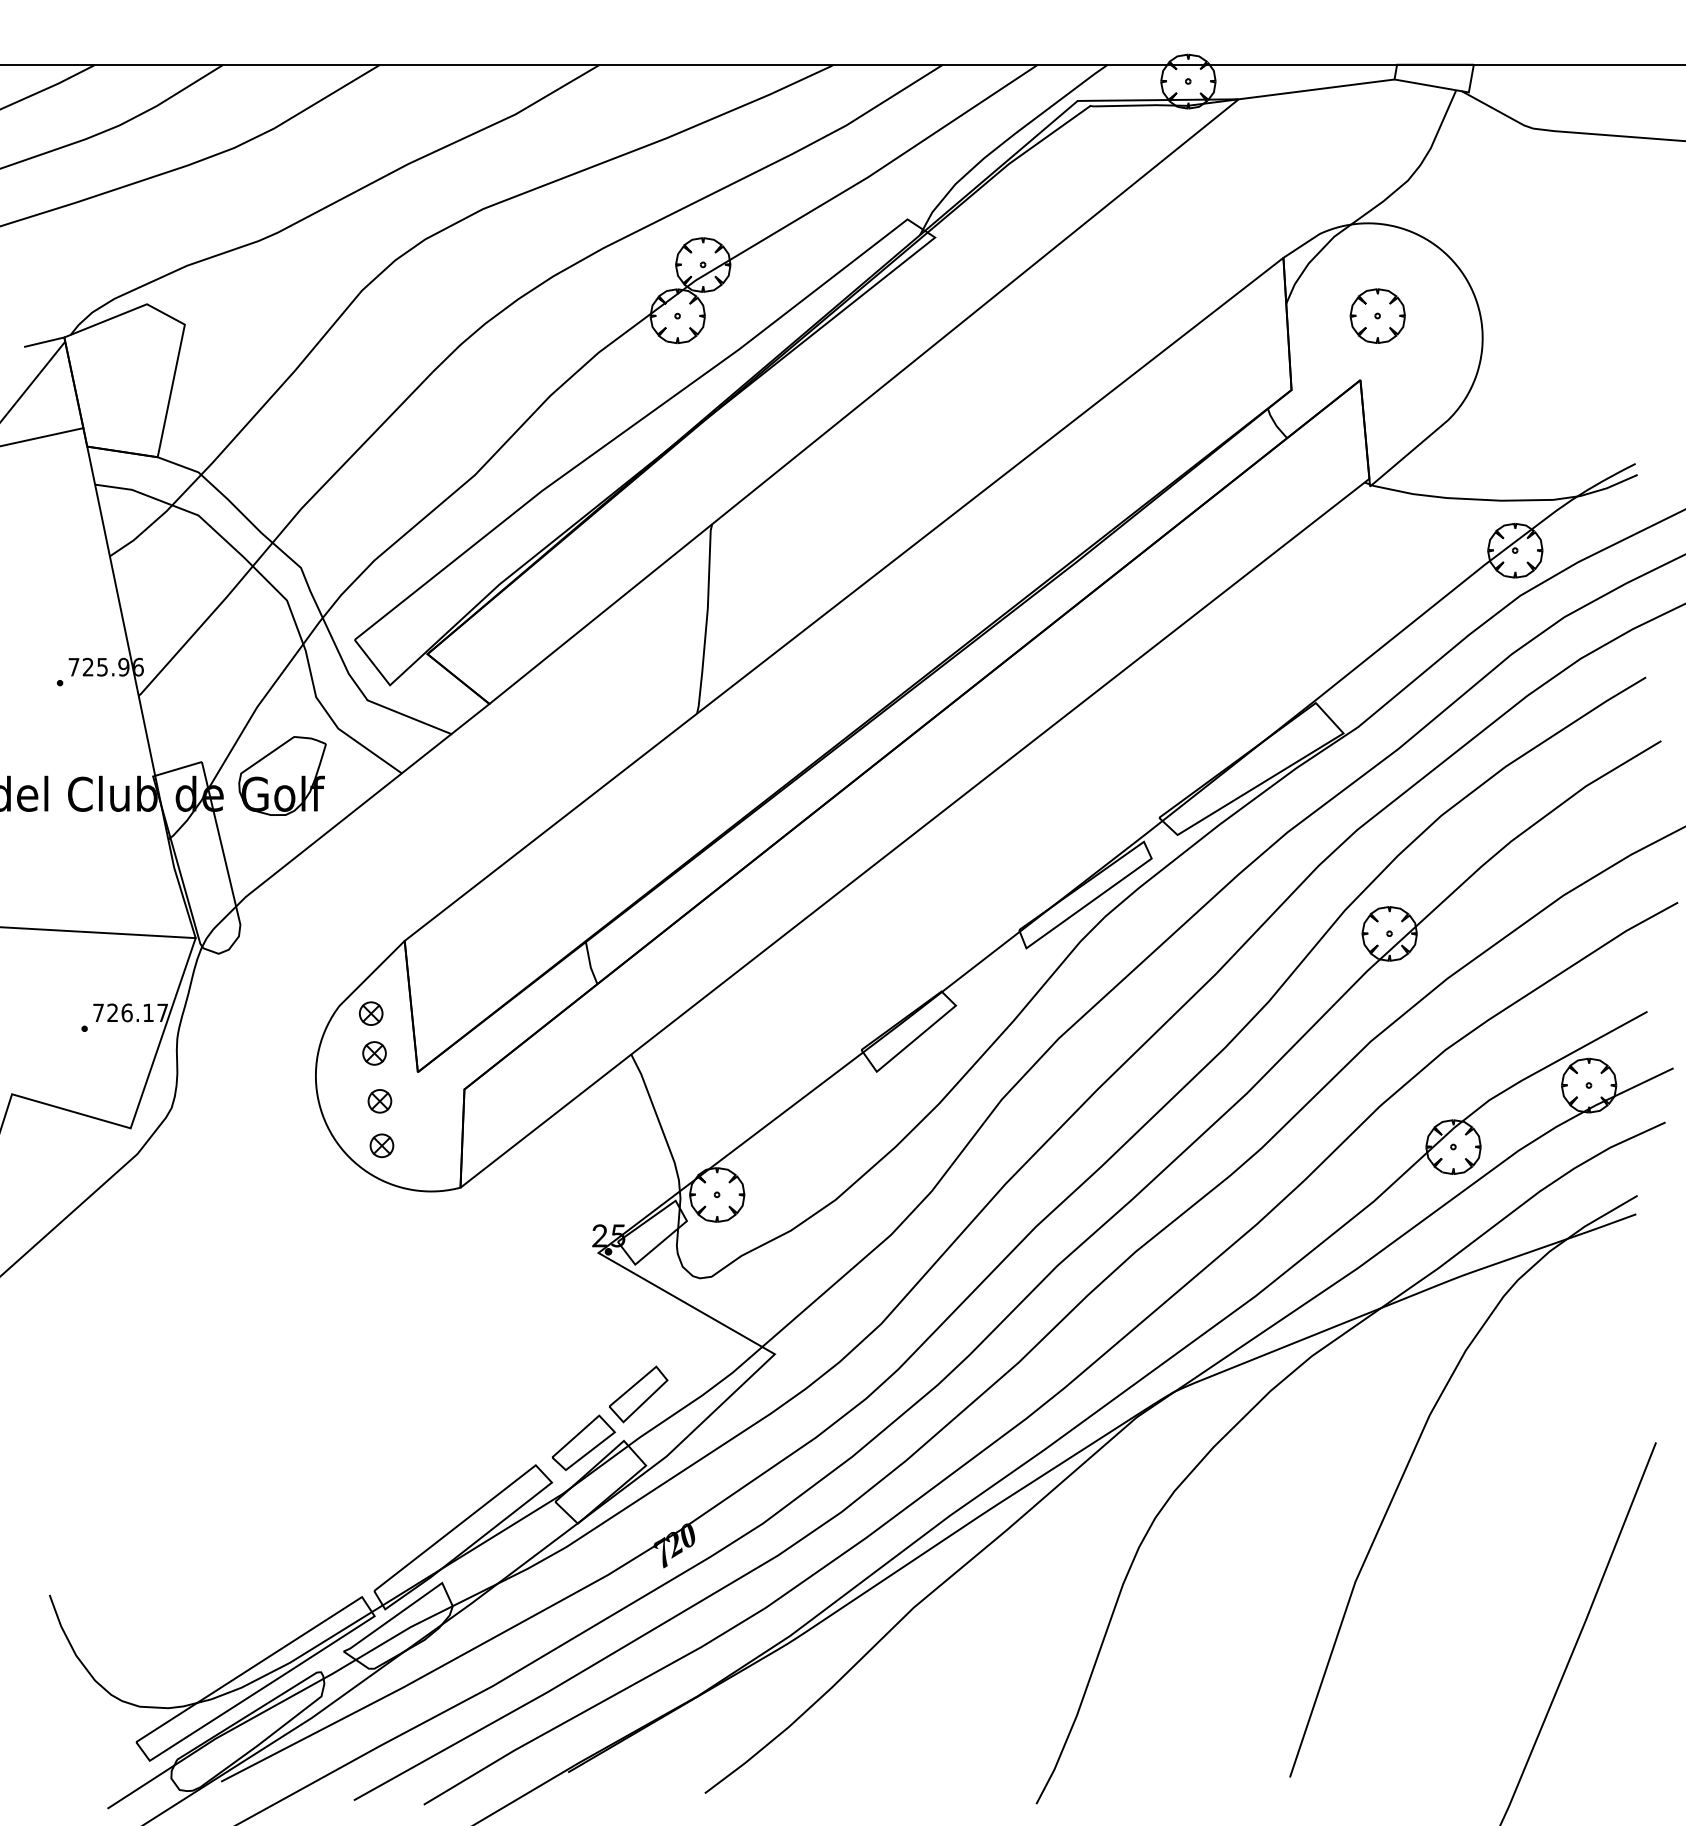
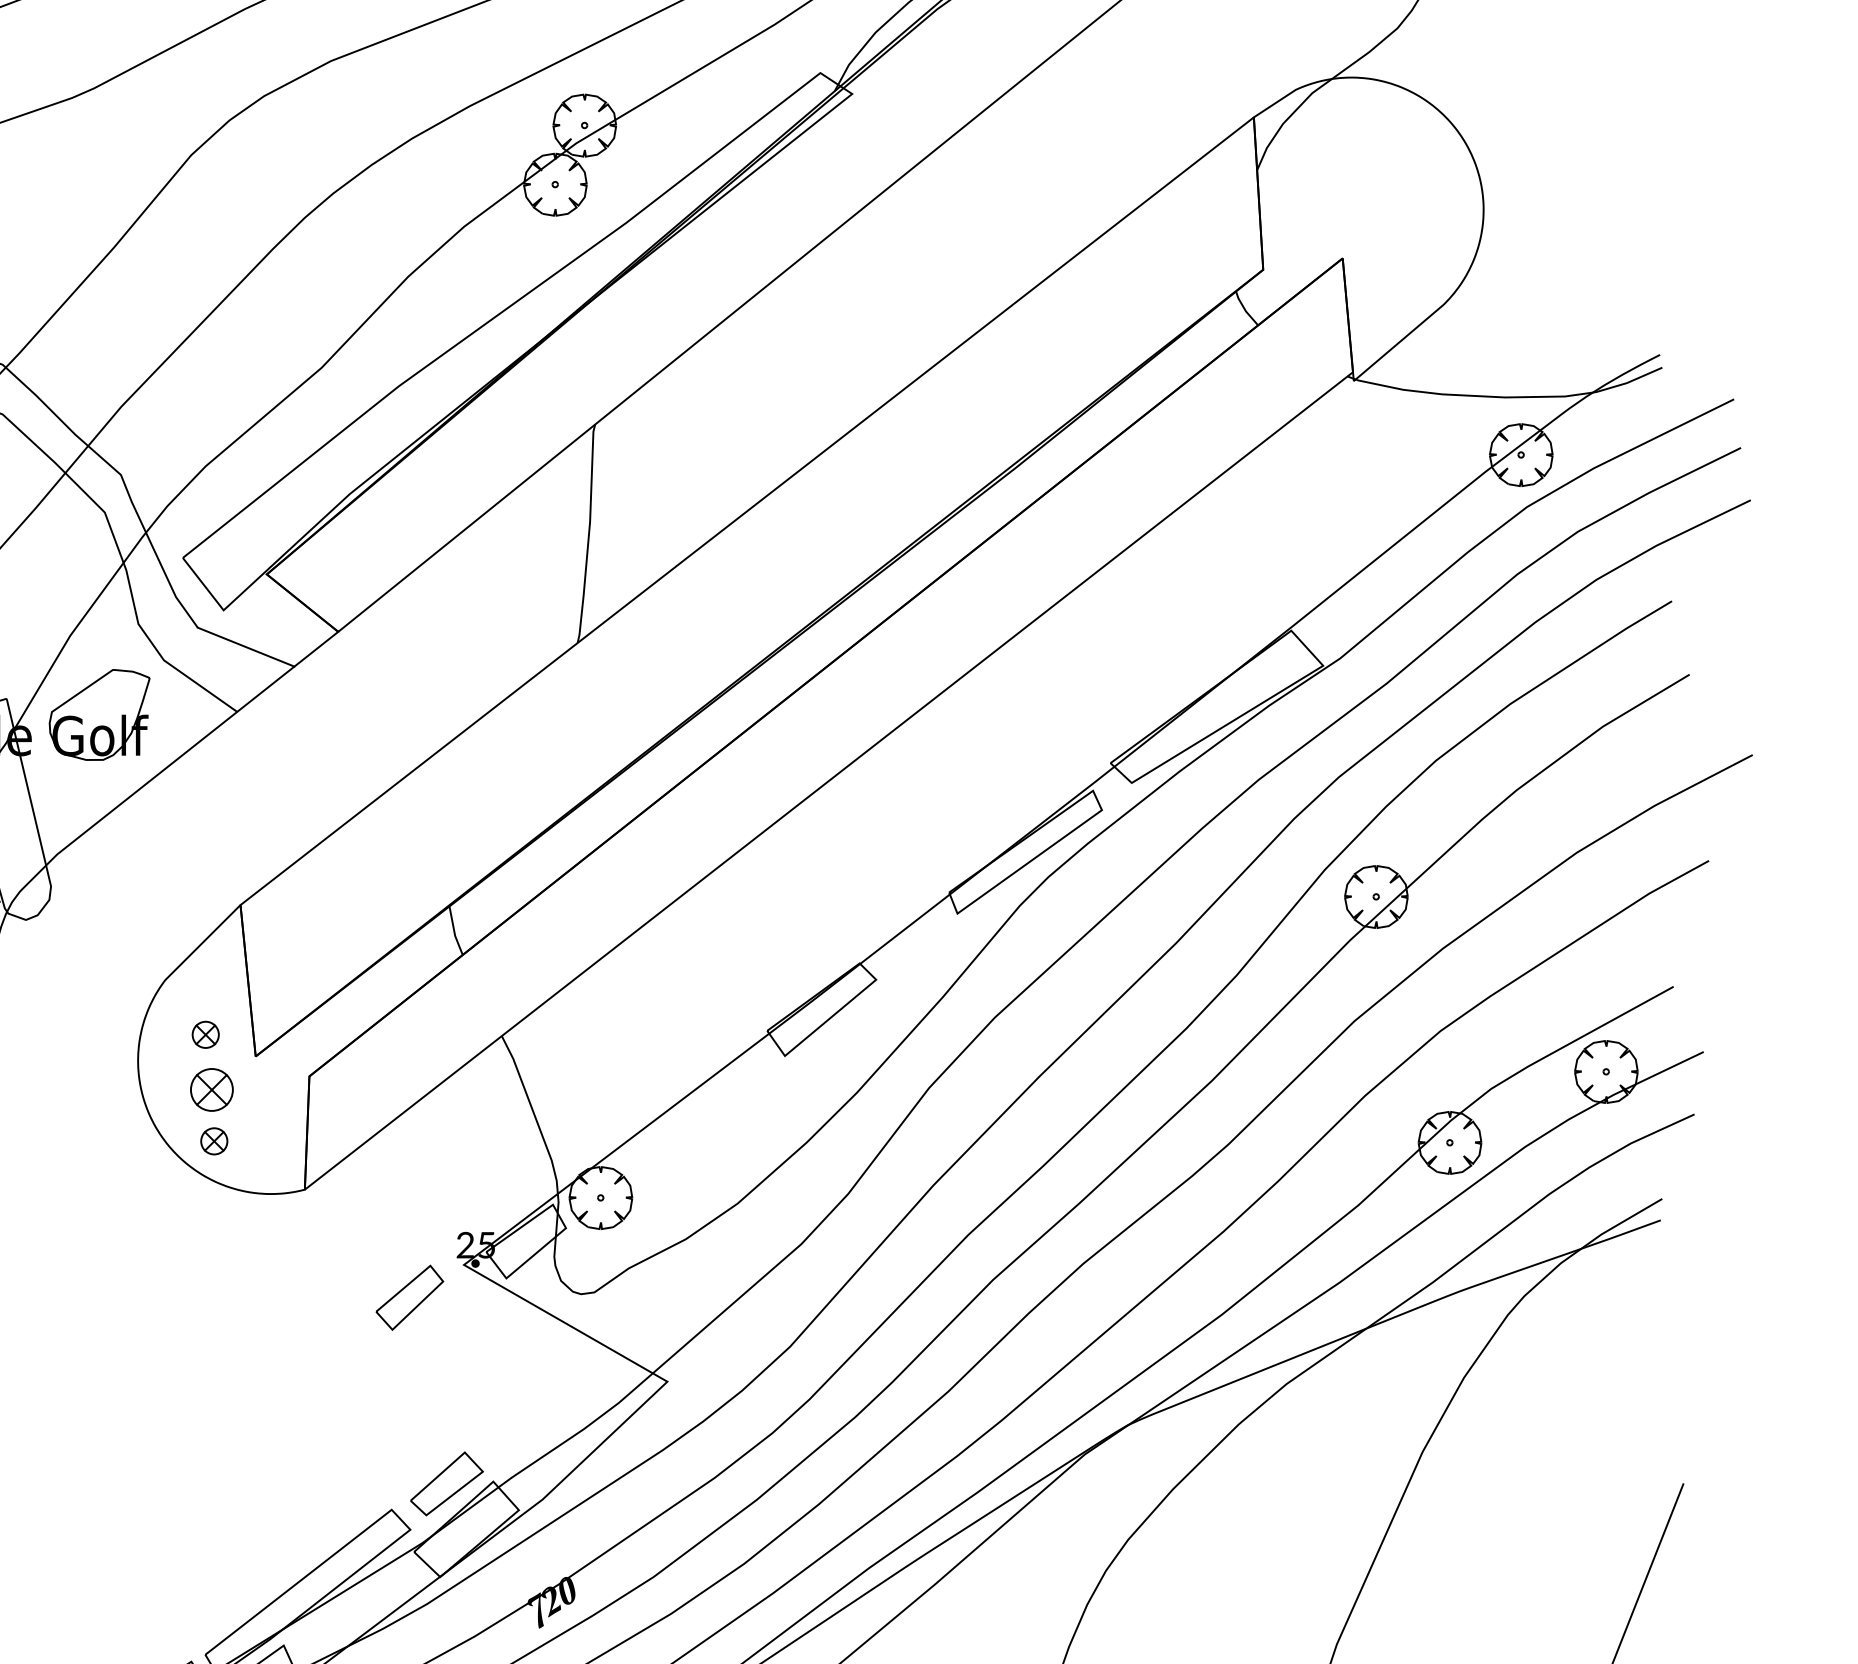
part: (1377, 315) -> (1362, 183), removed
part: (371, 1013) -> (202, 988), removed
part: (379, 1101) -> (211, 1090), size x1.6
part: (638, 1394) -> (409, 1297), moved

